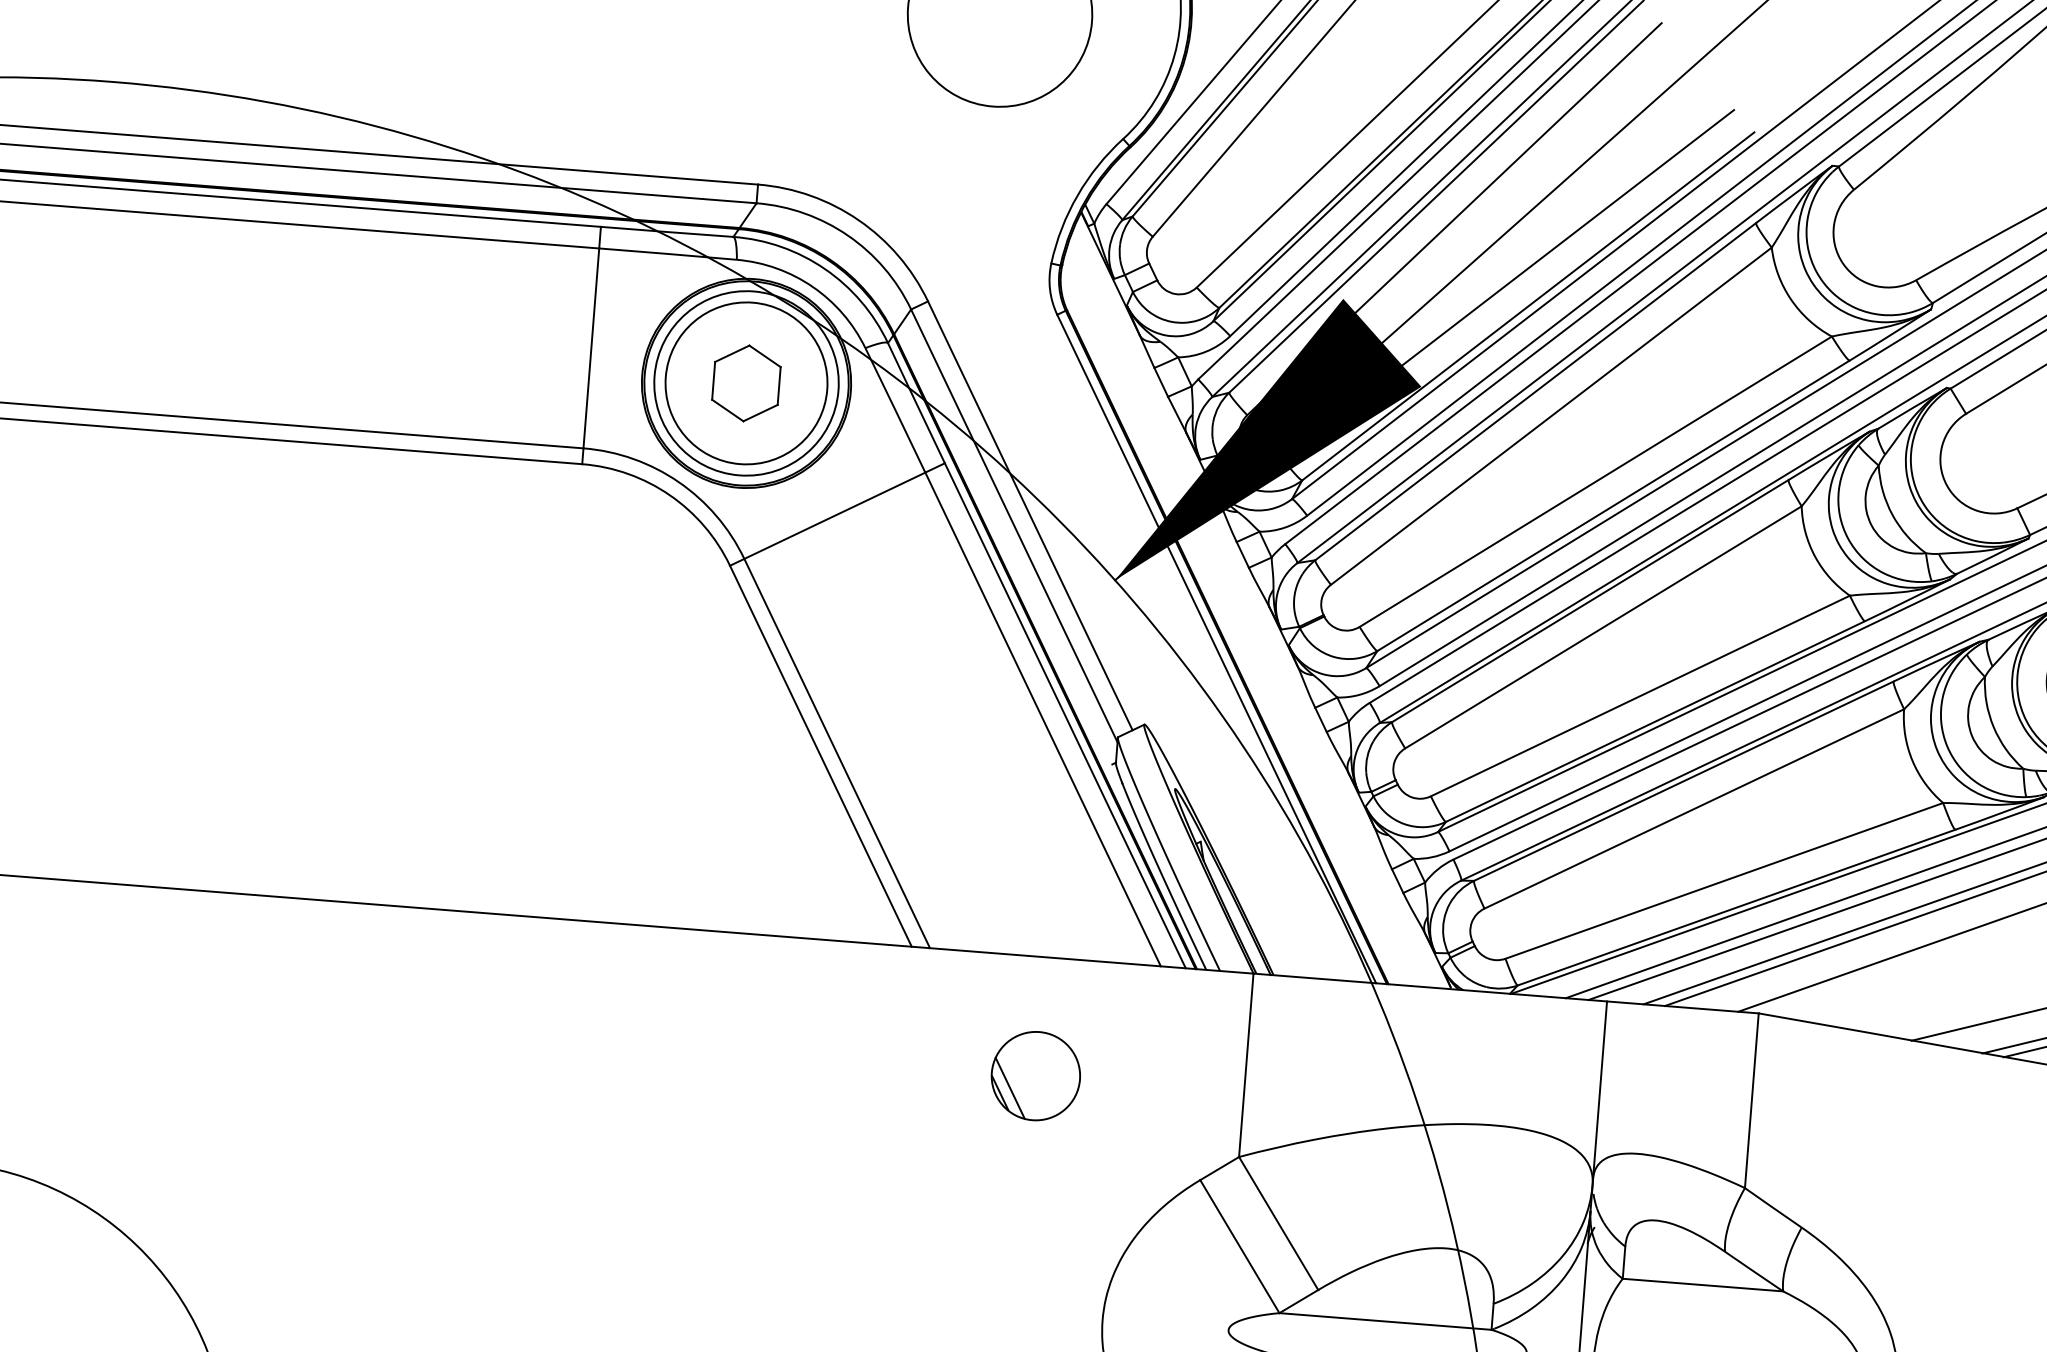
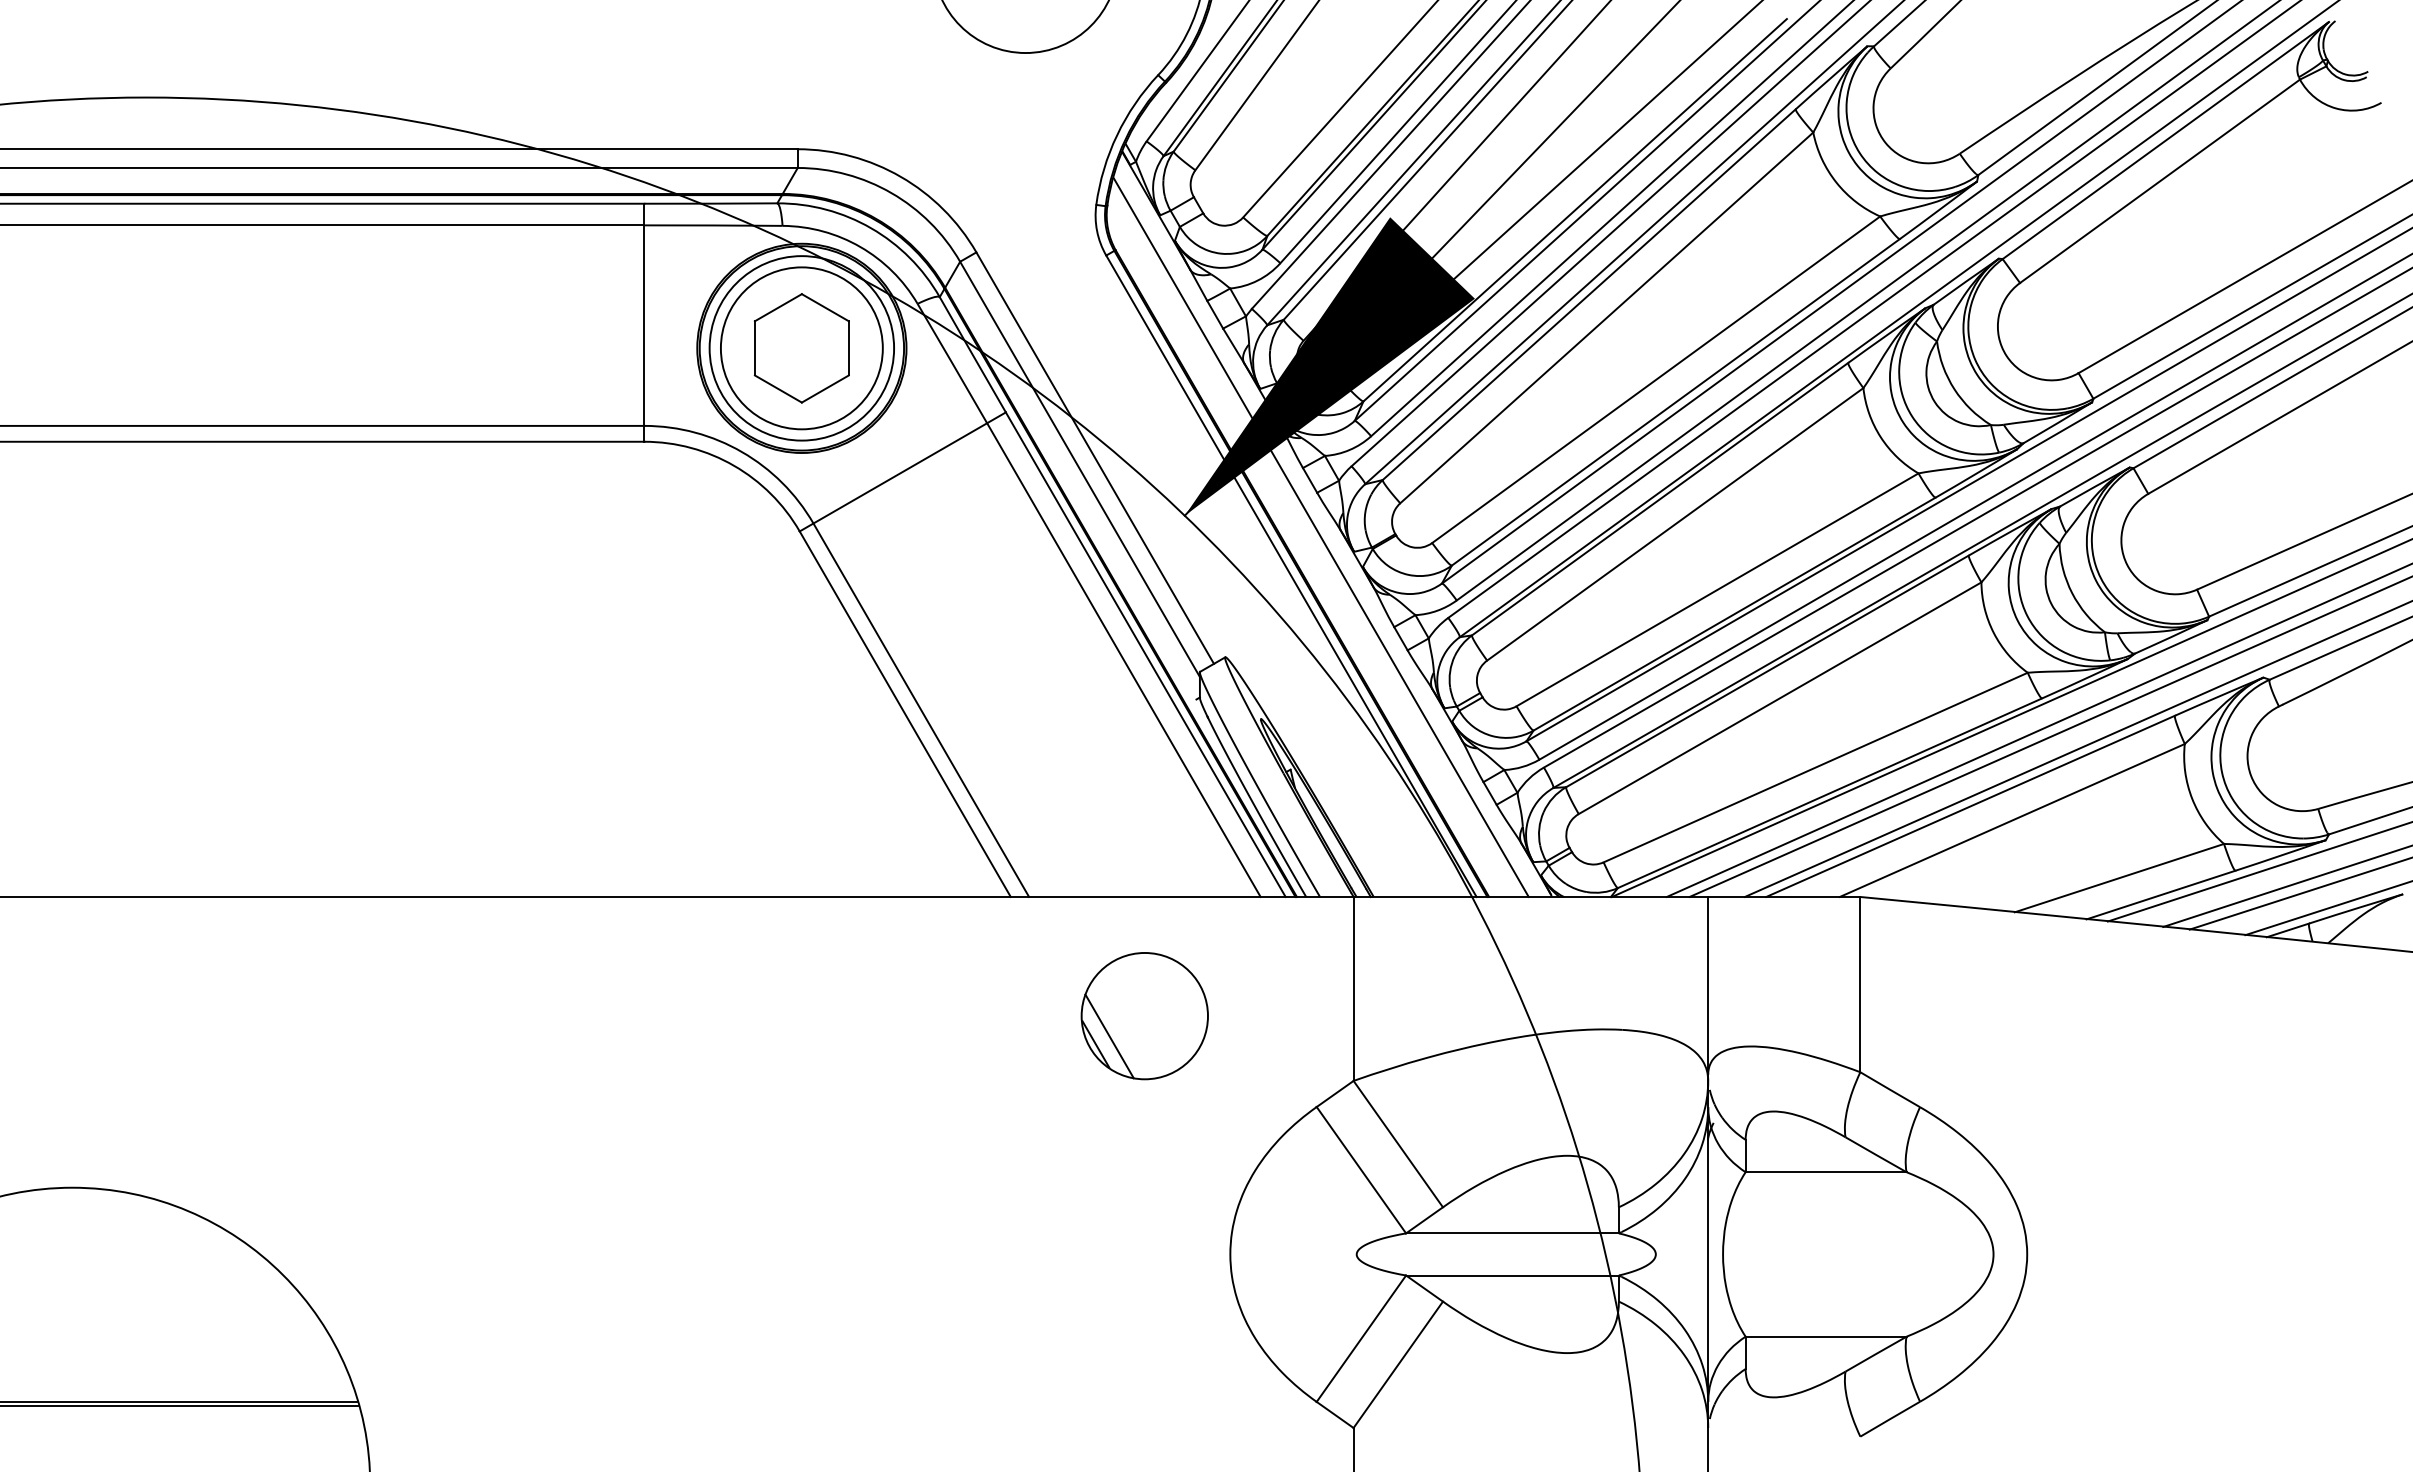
part: (746, 383) -> (801, 348), size x1.43
line: (1249, 612) -> (1321, 537), added
part: (1035, 1076) -> (1144, 1016), size x1.43

